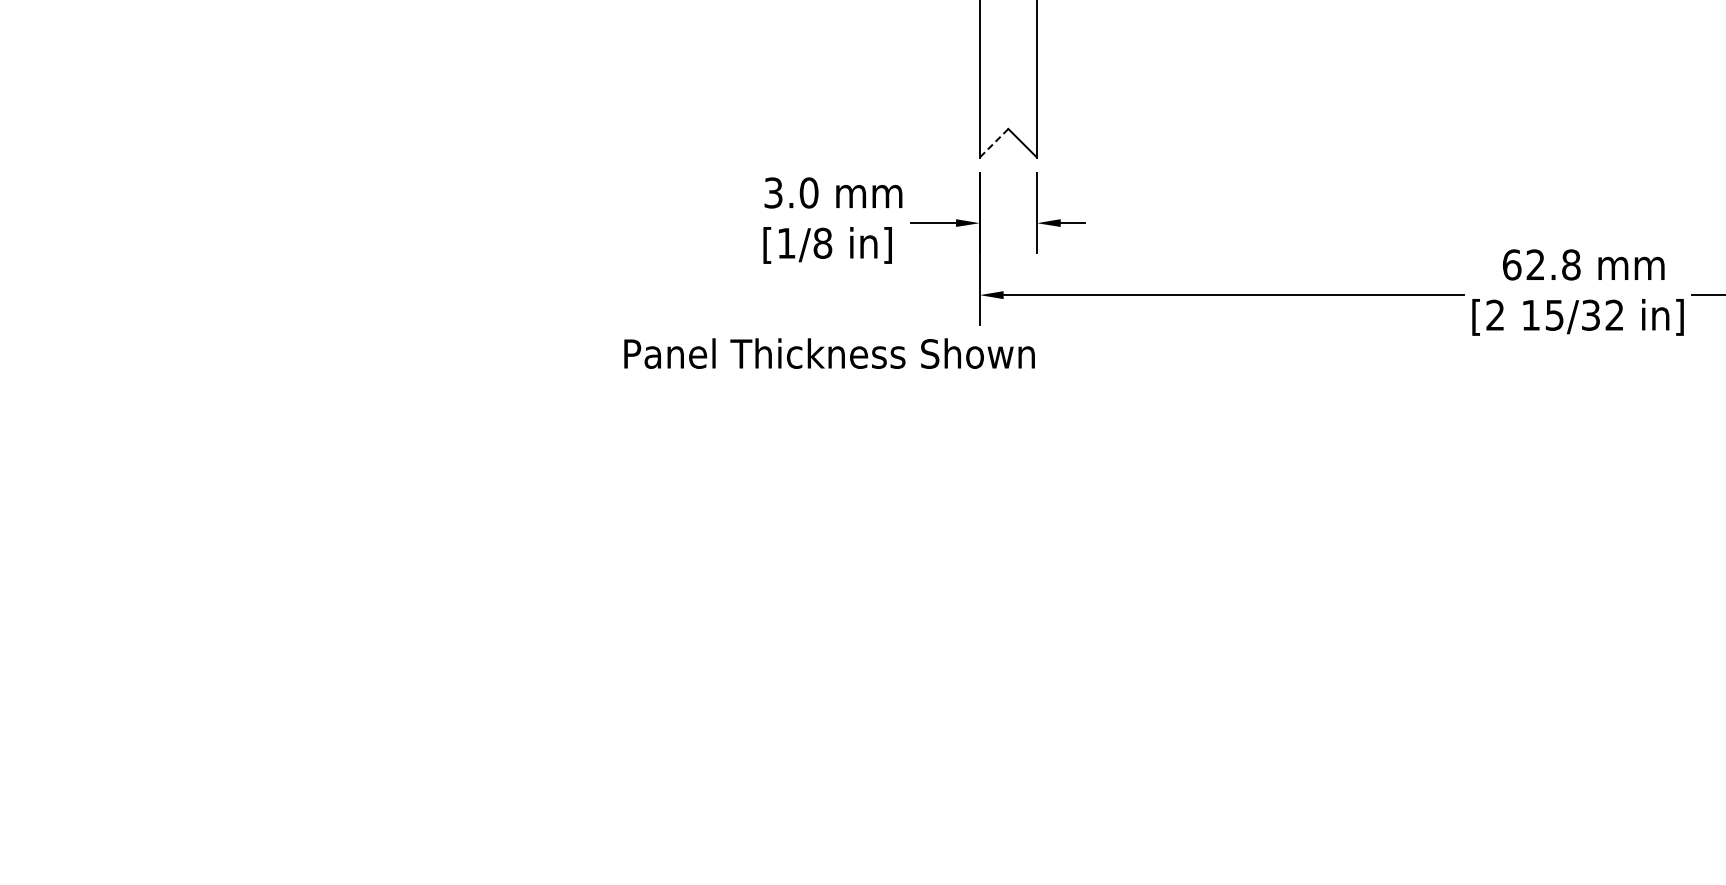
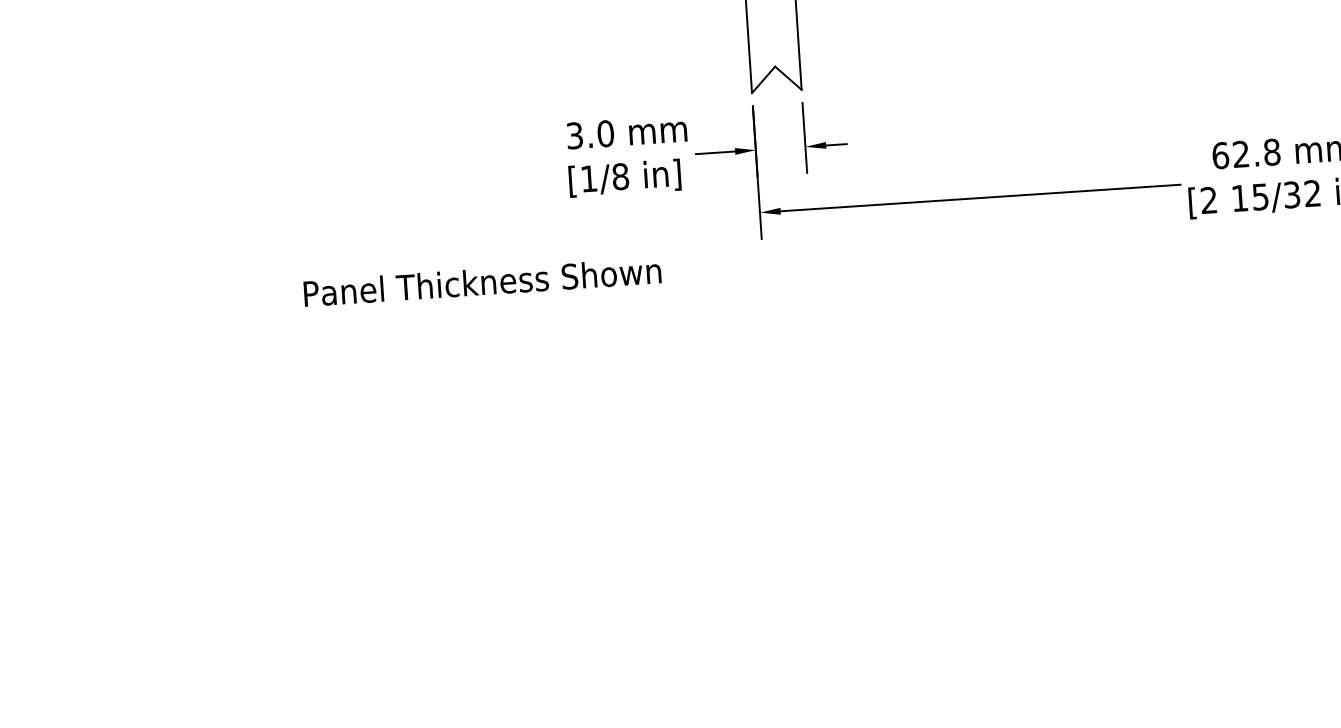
line: (993, 143) -> (763, 80), dashed -> solid
text: (829, 353) -> (482, 282), moved

